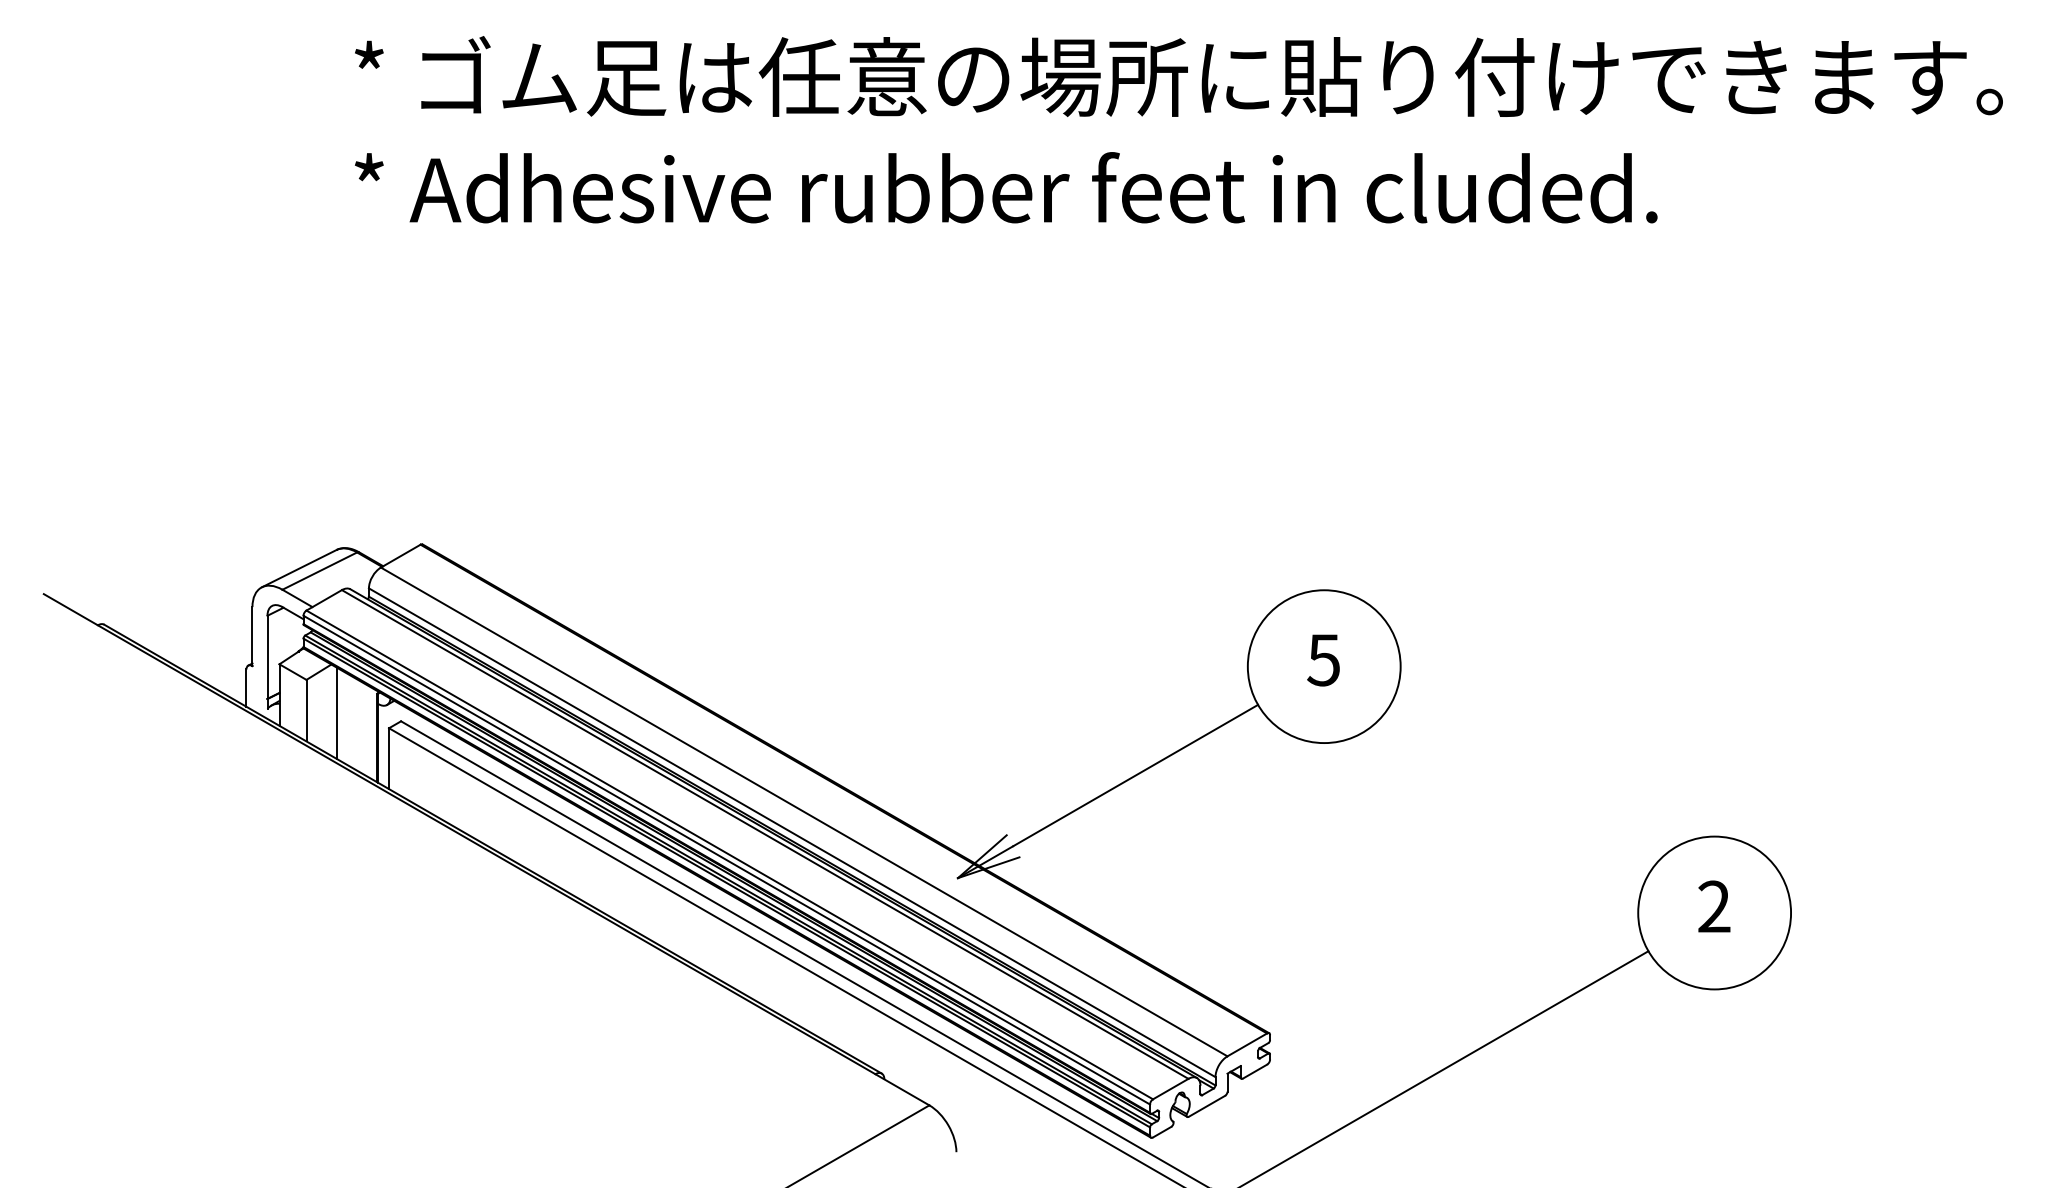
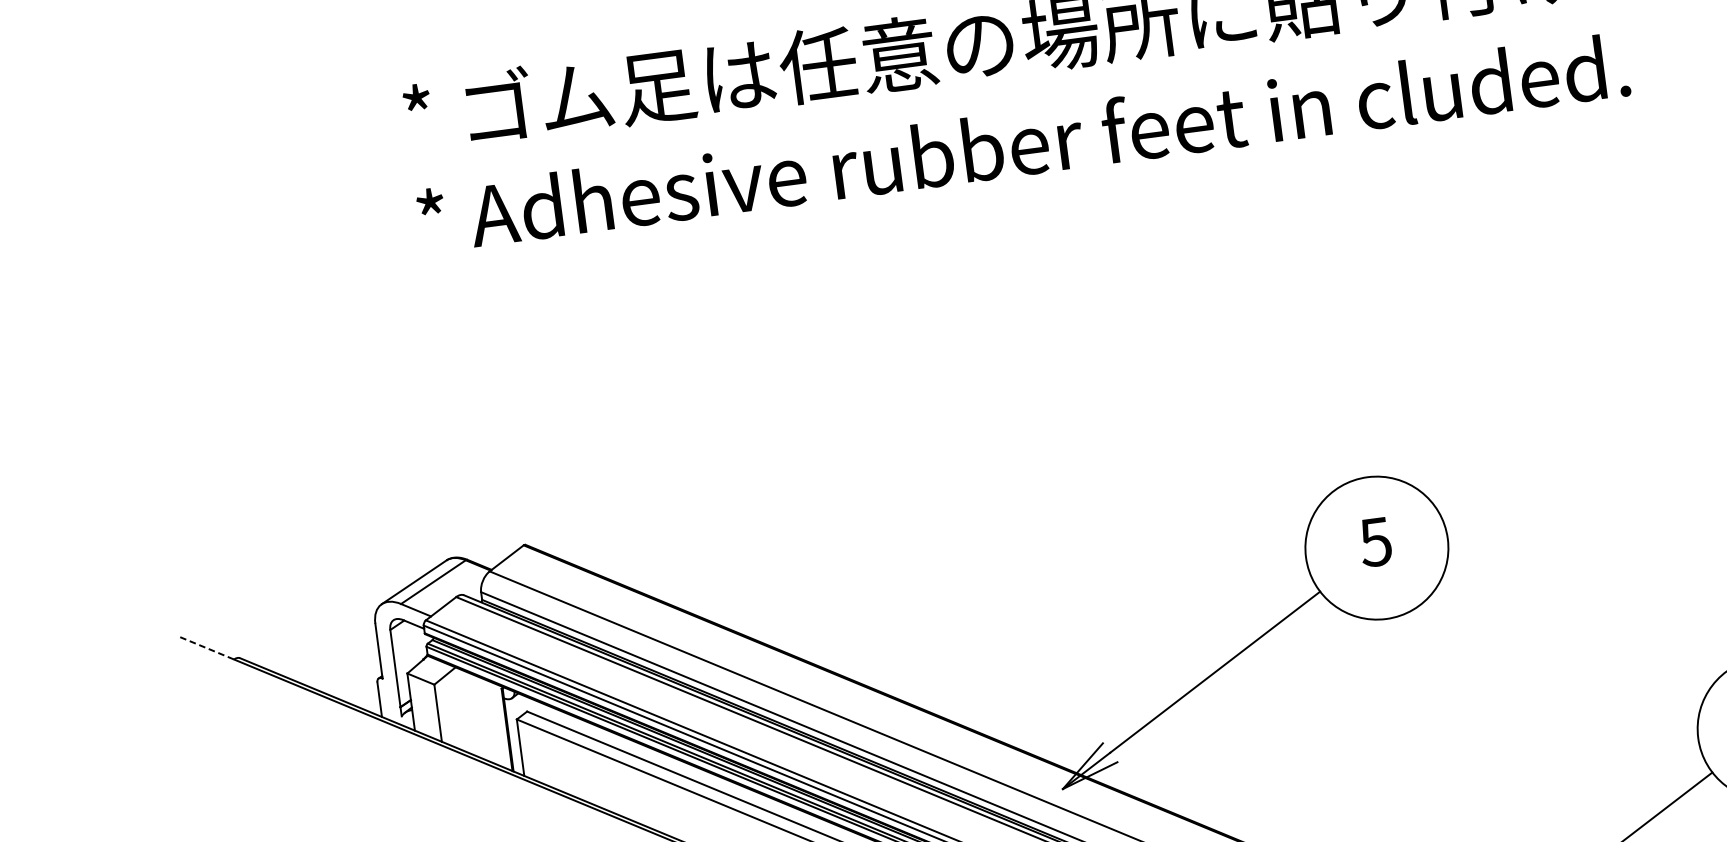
line: (71, 609) -> (207, 648), solid -> dashed
line: (336, 712) -> (466, 711), removed

